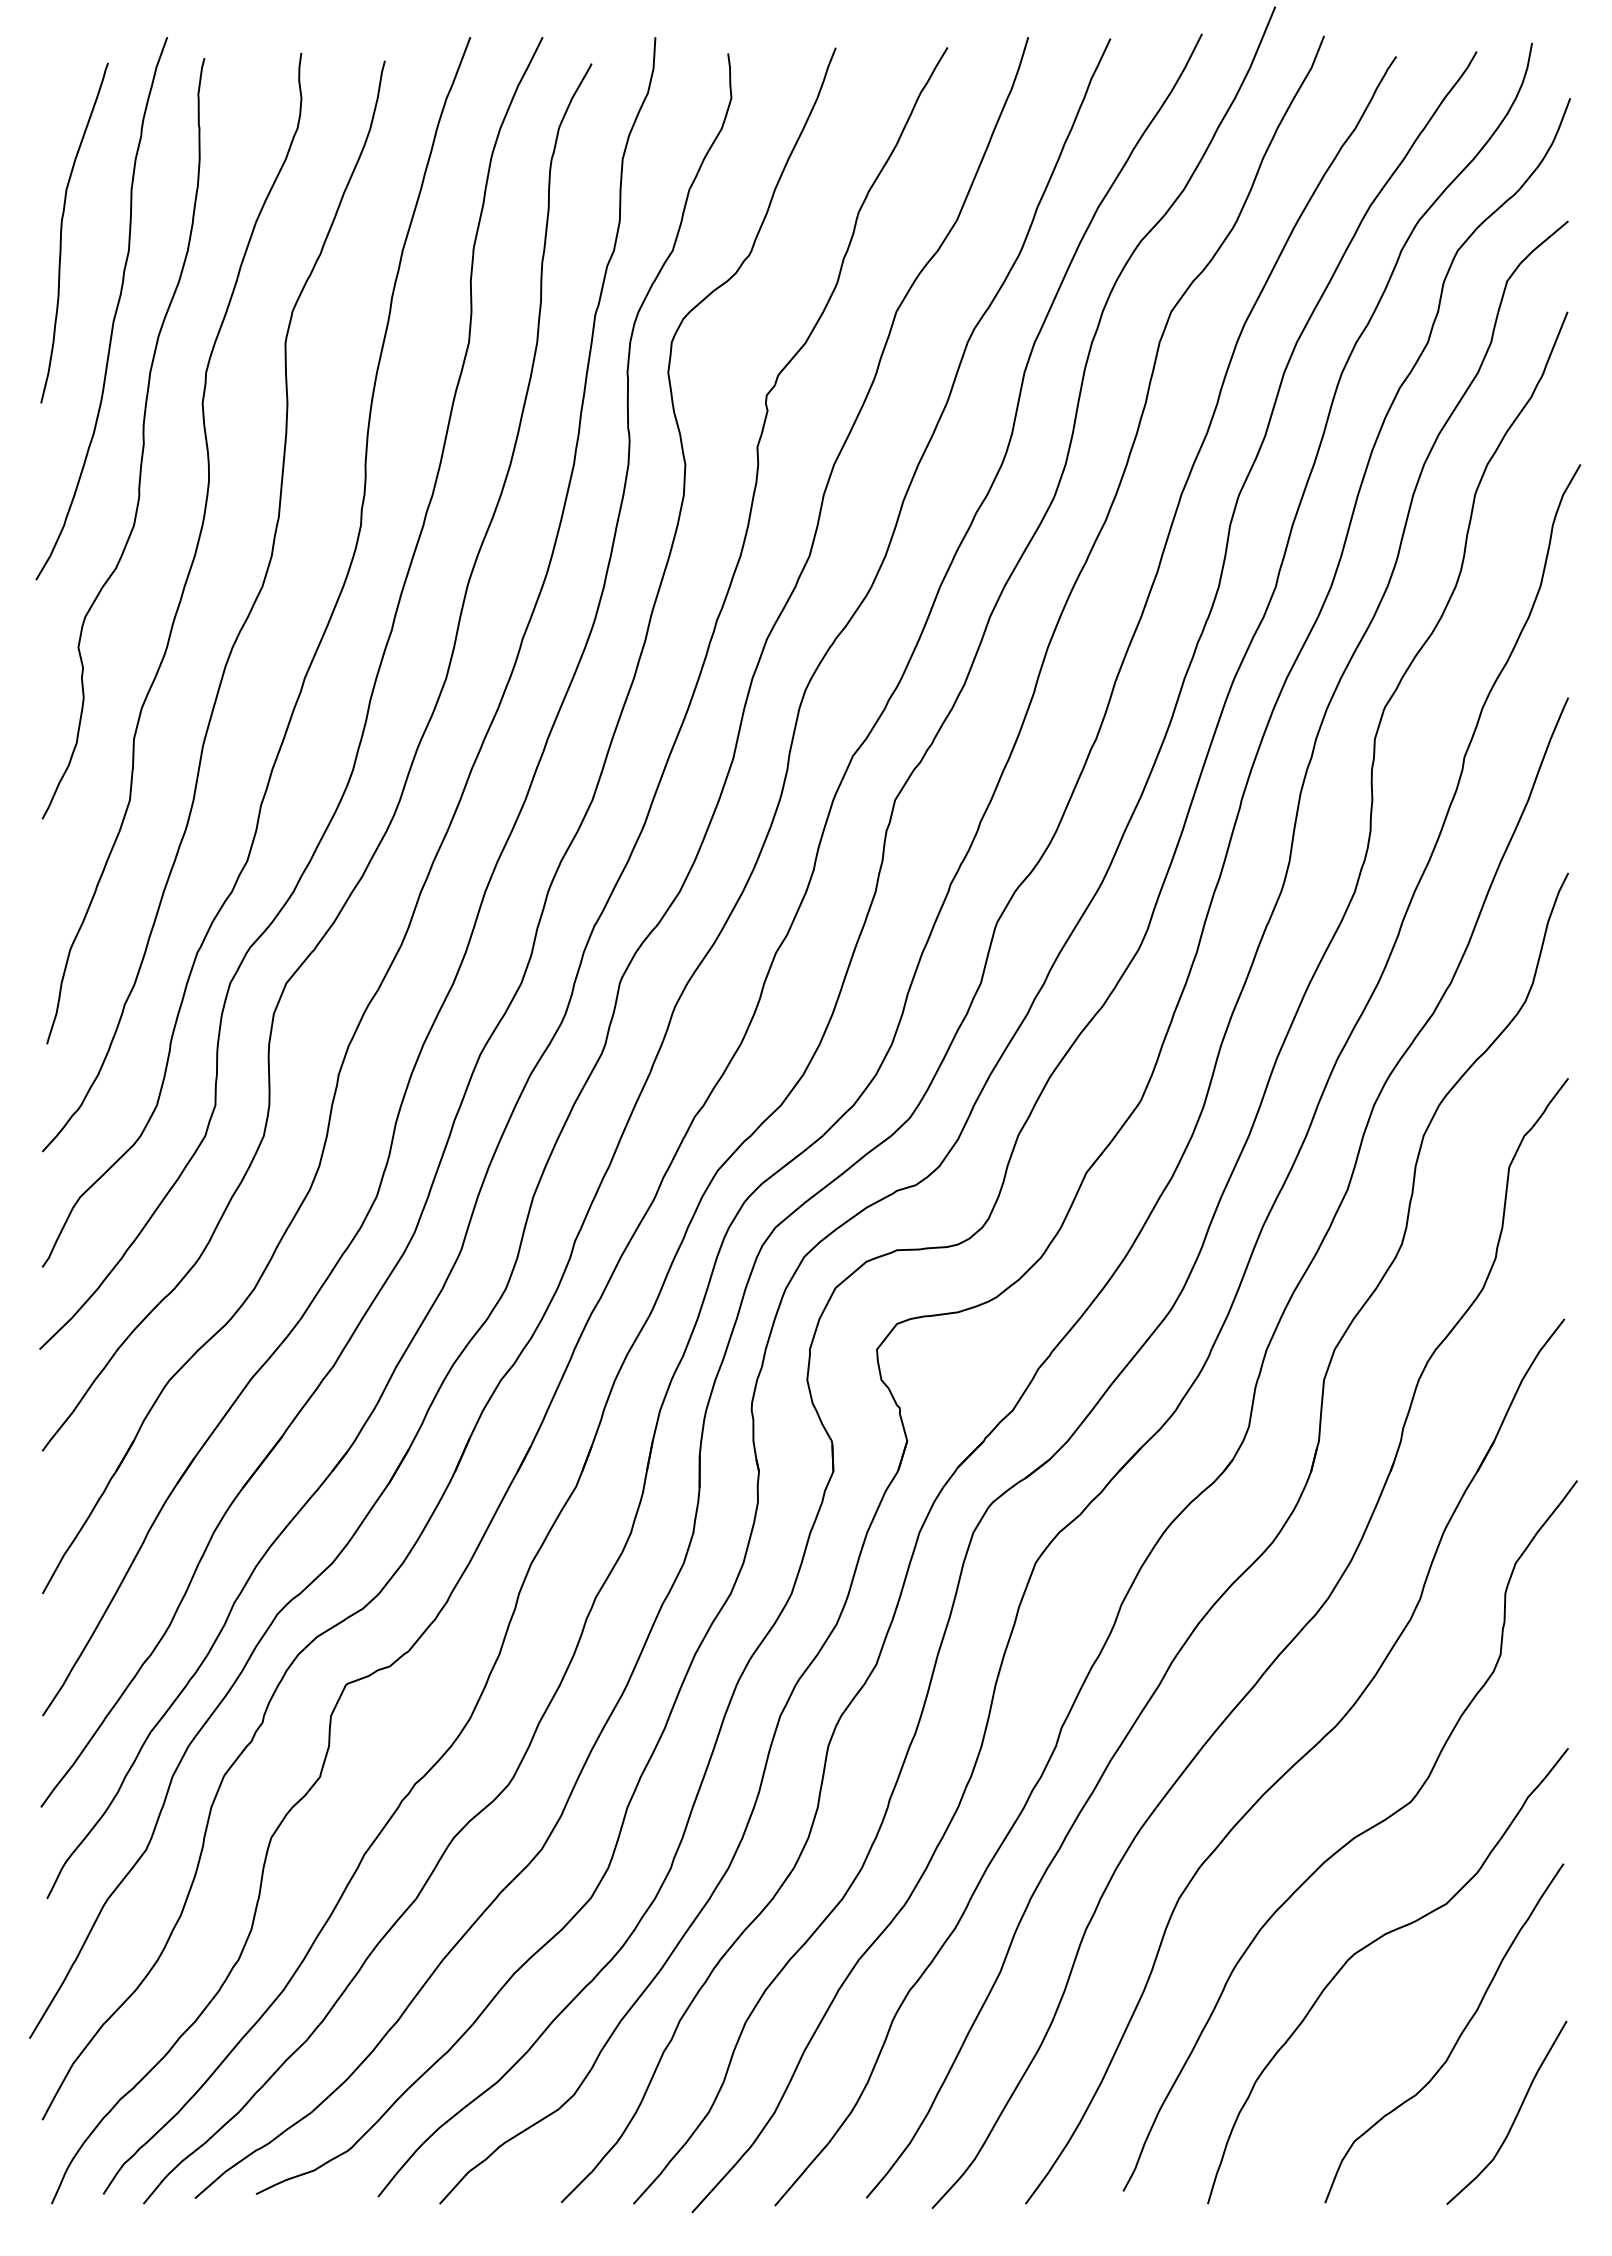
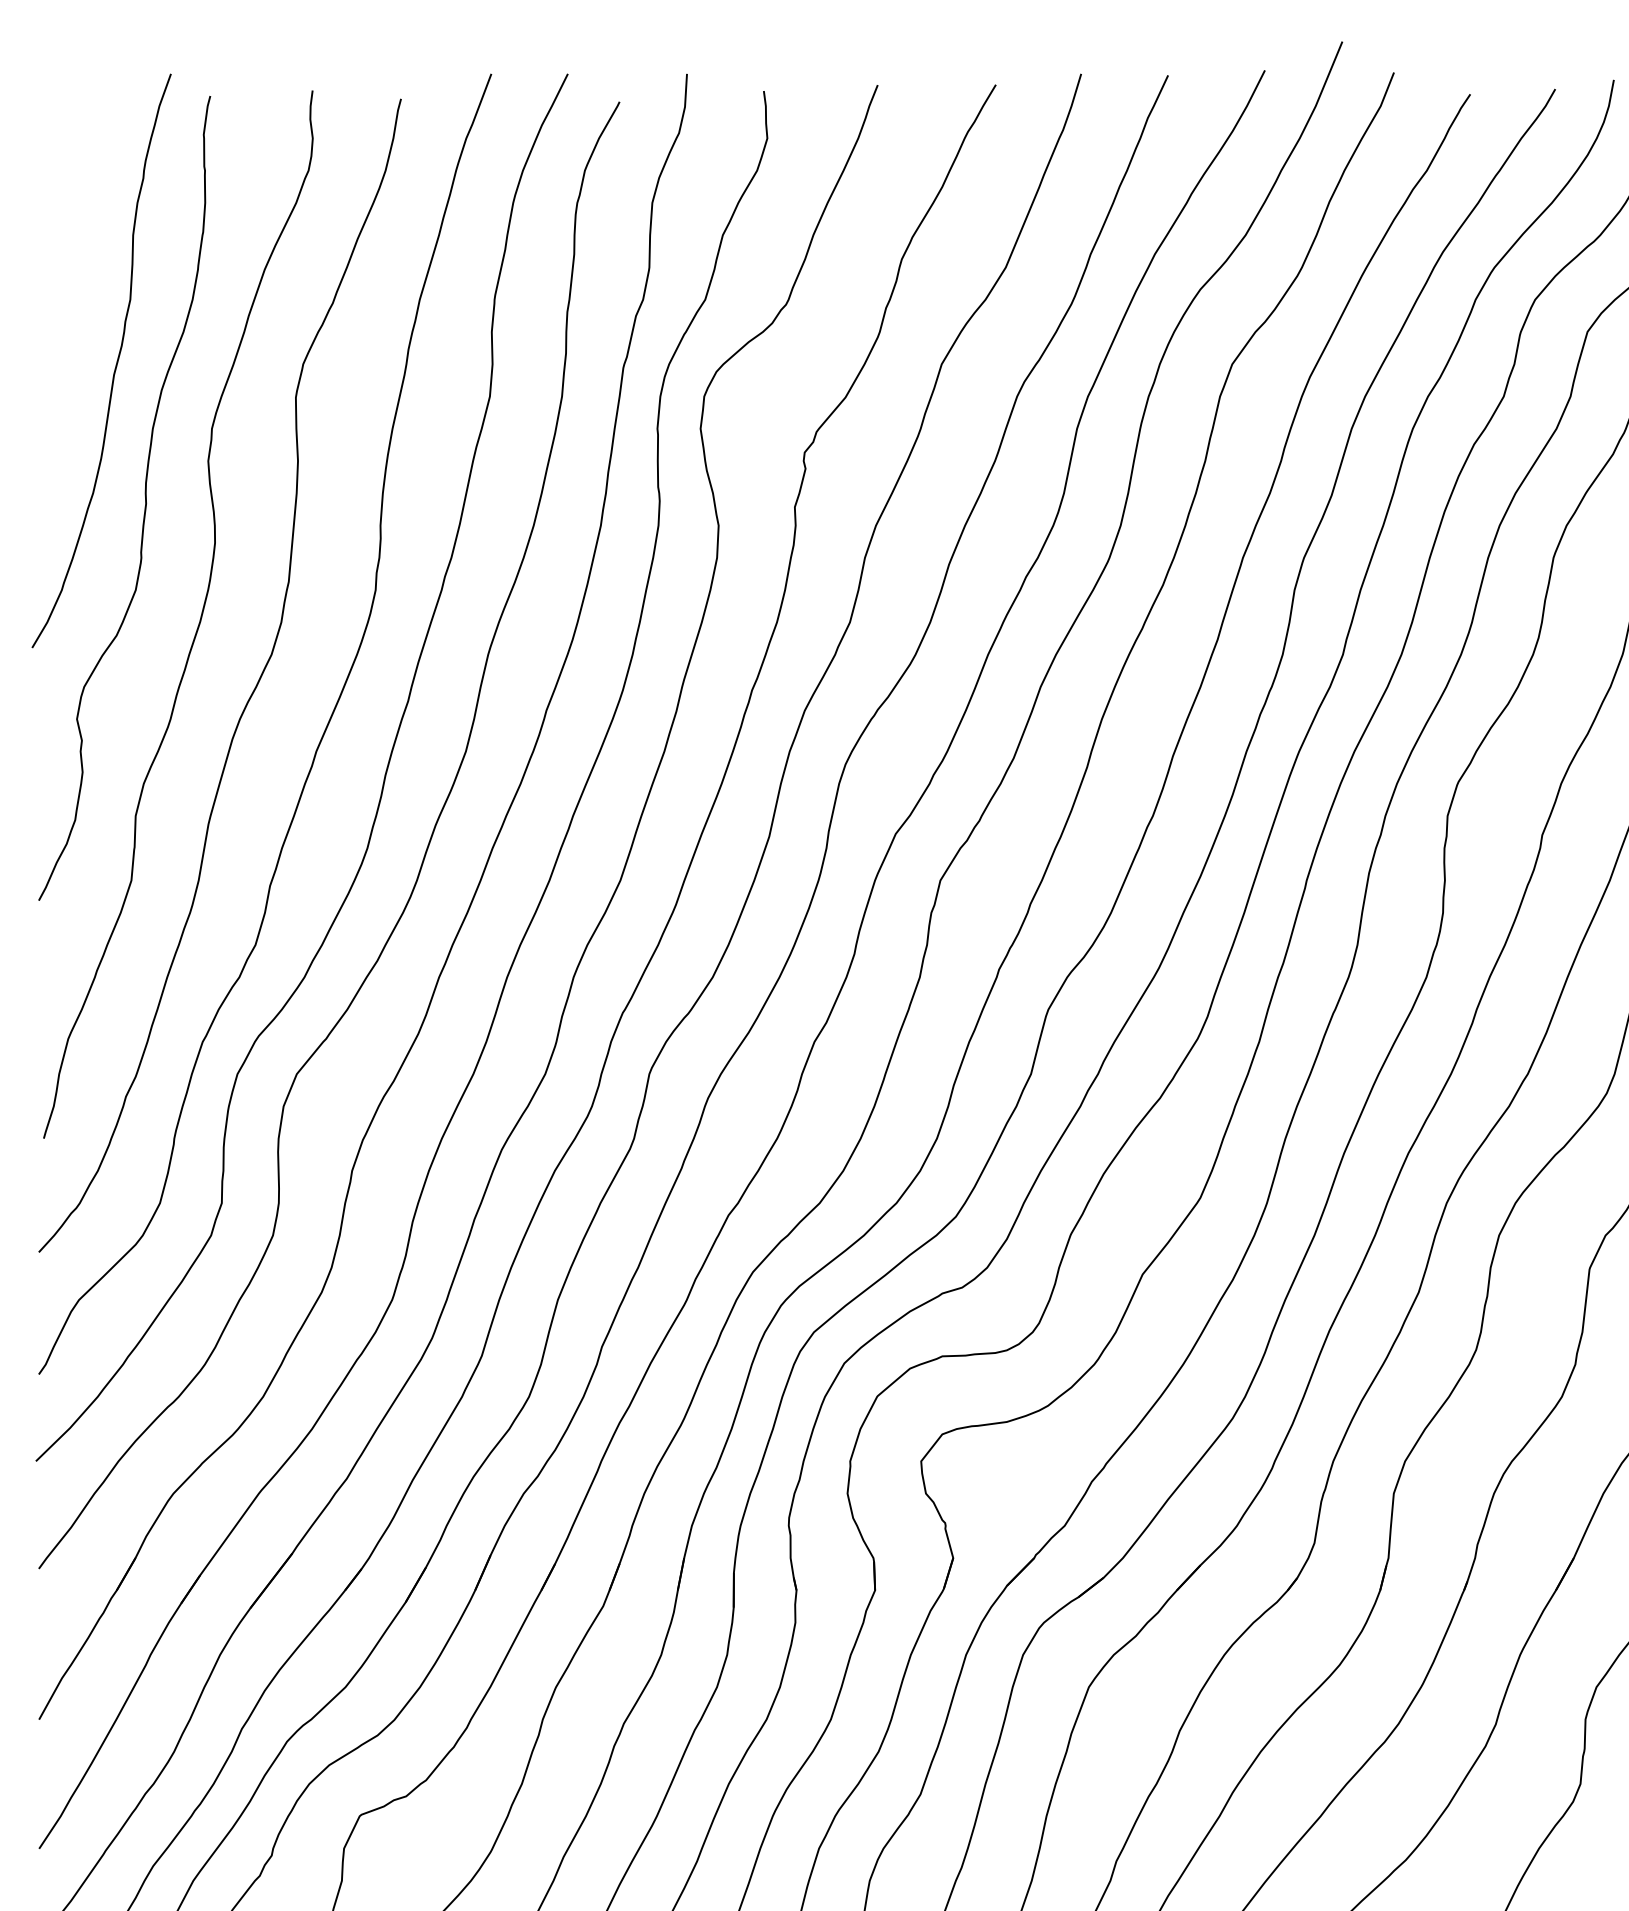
curve: (62, 230) -> (60, 278), removed

